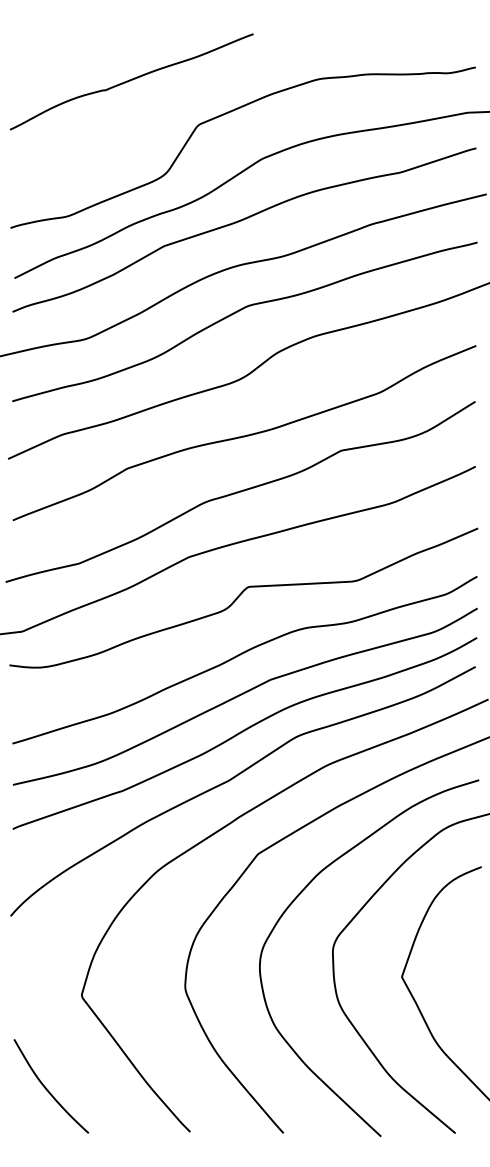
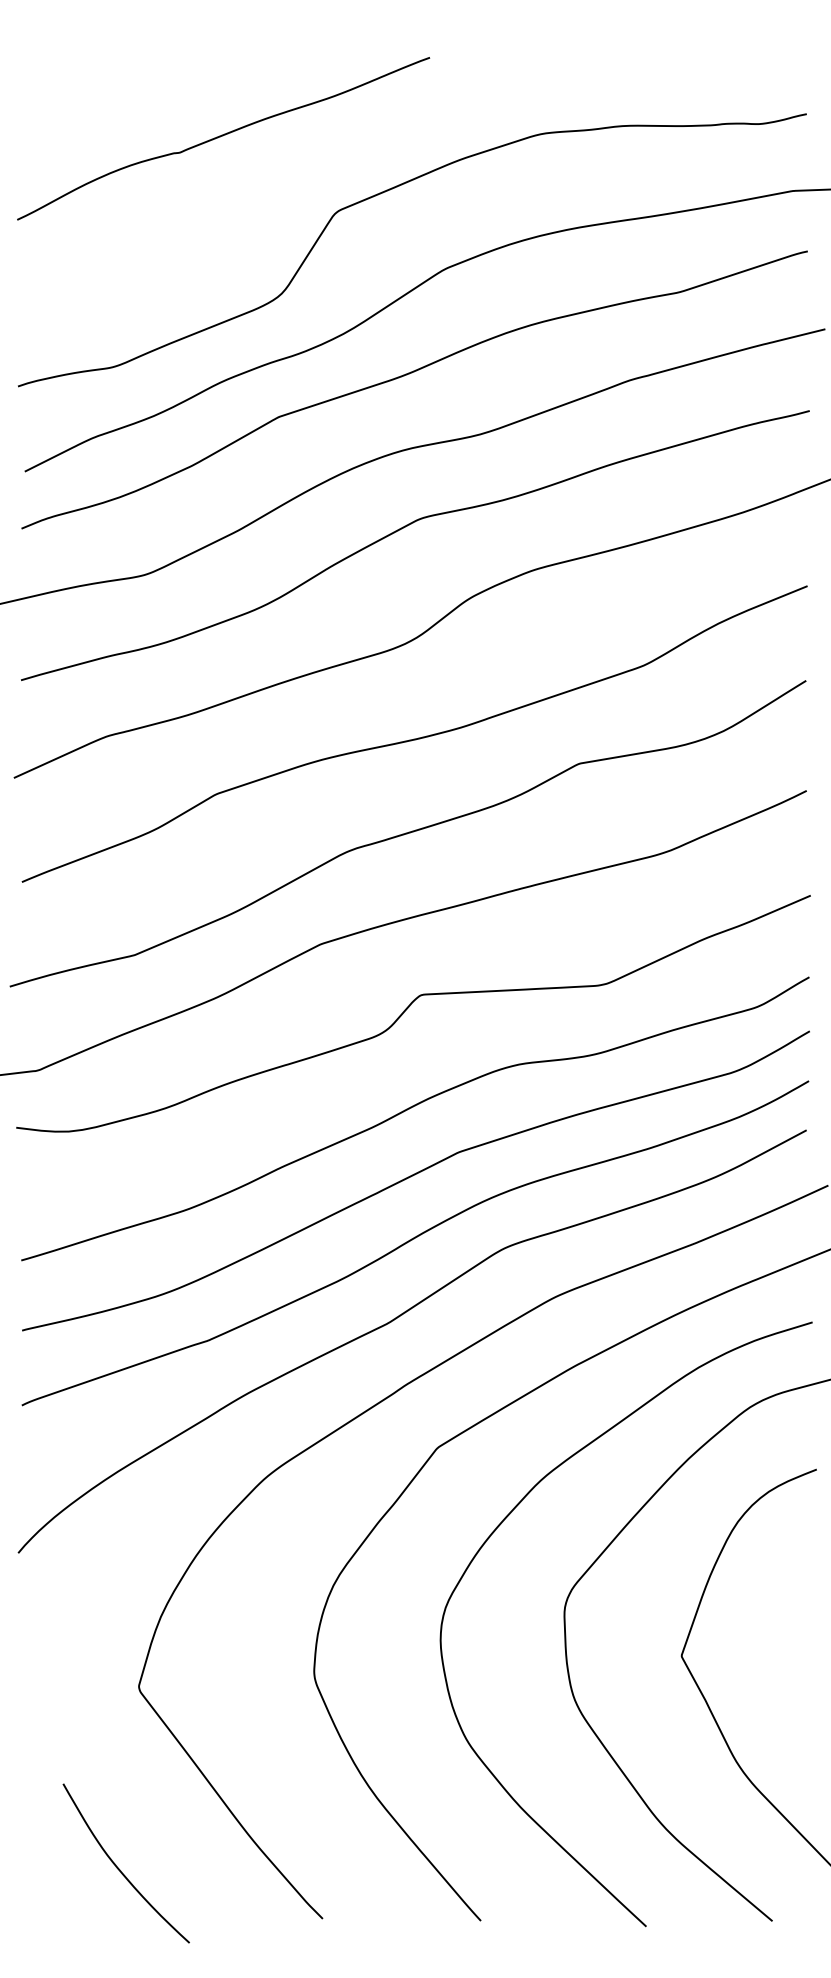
curve: (47, 1088) -> (119, 1867), moved

